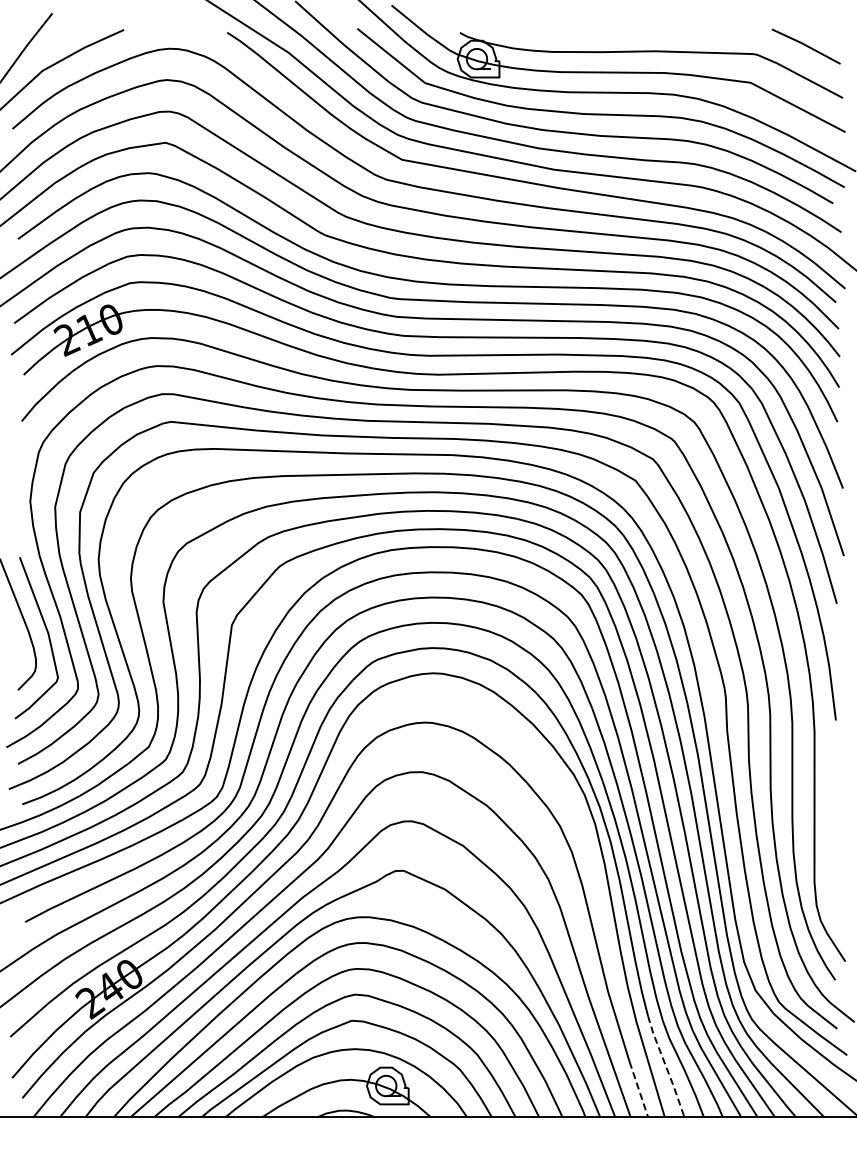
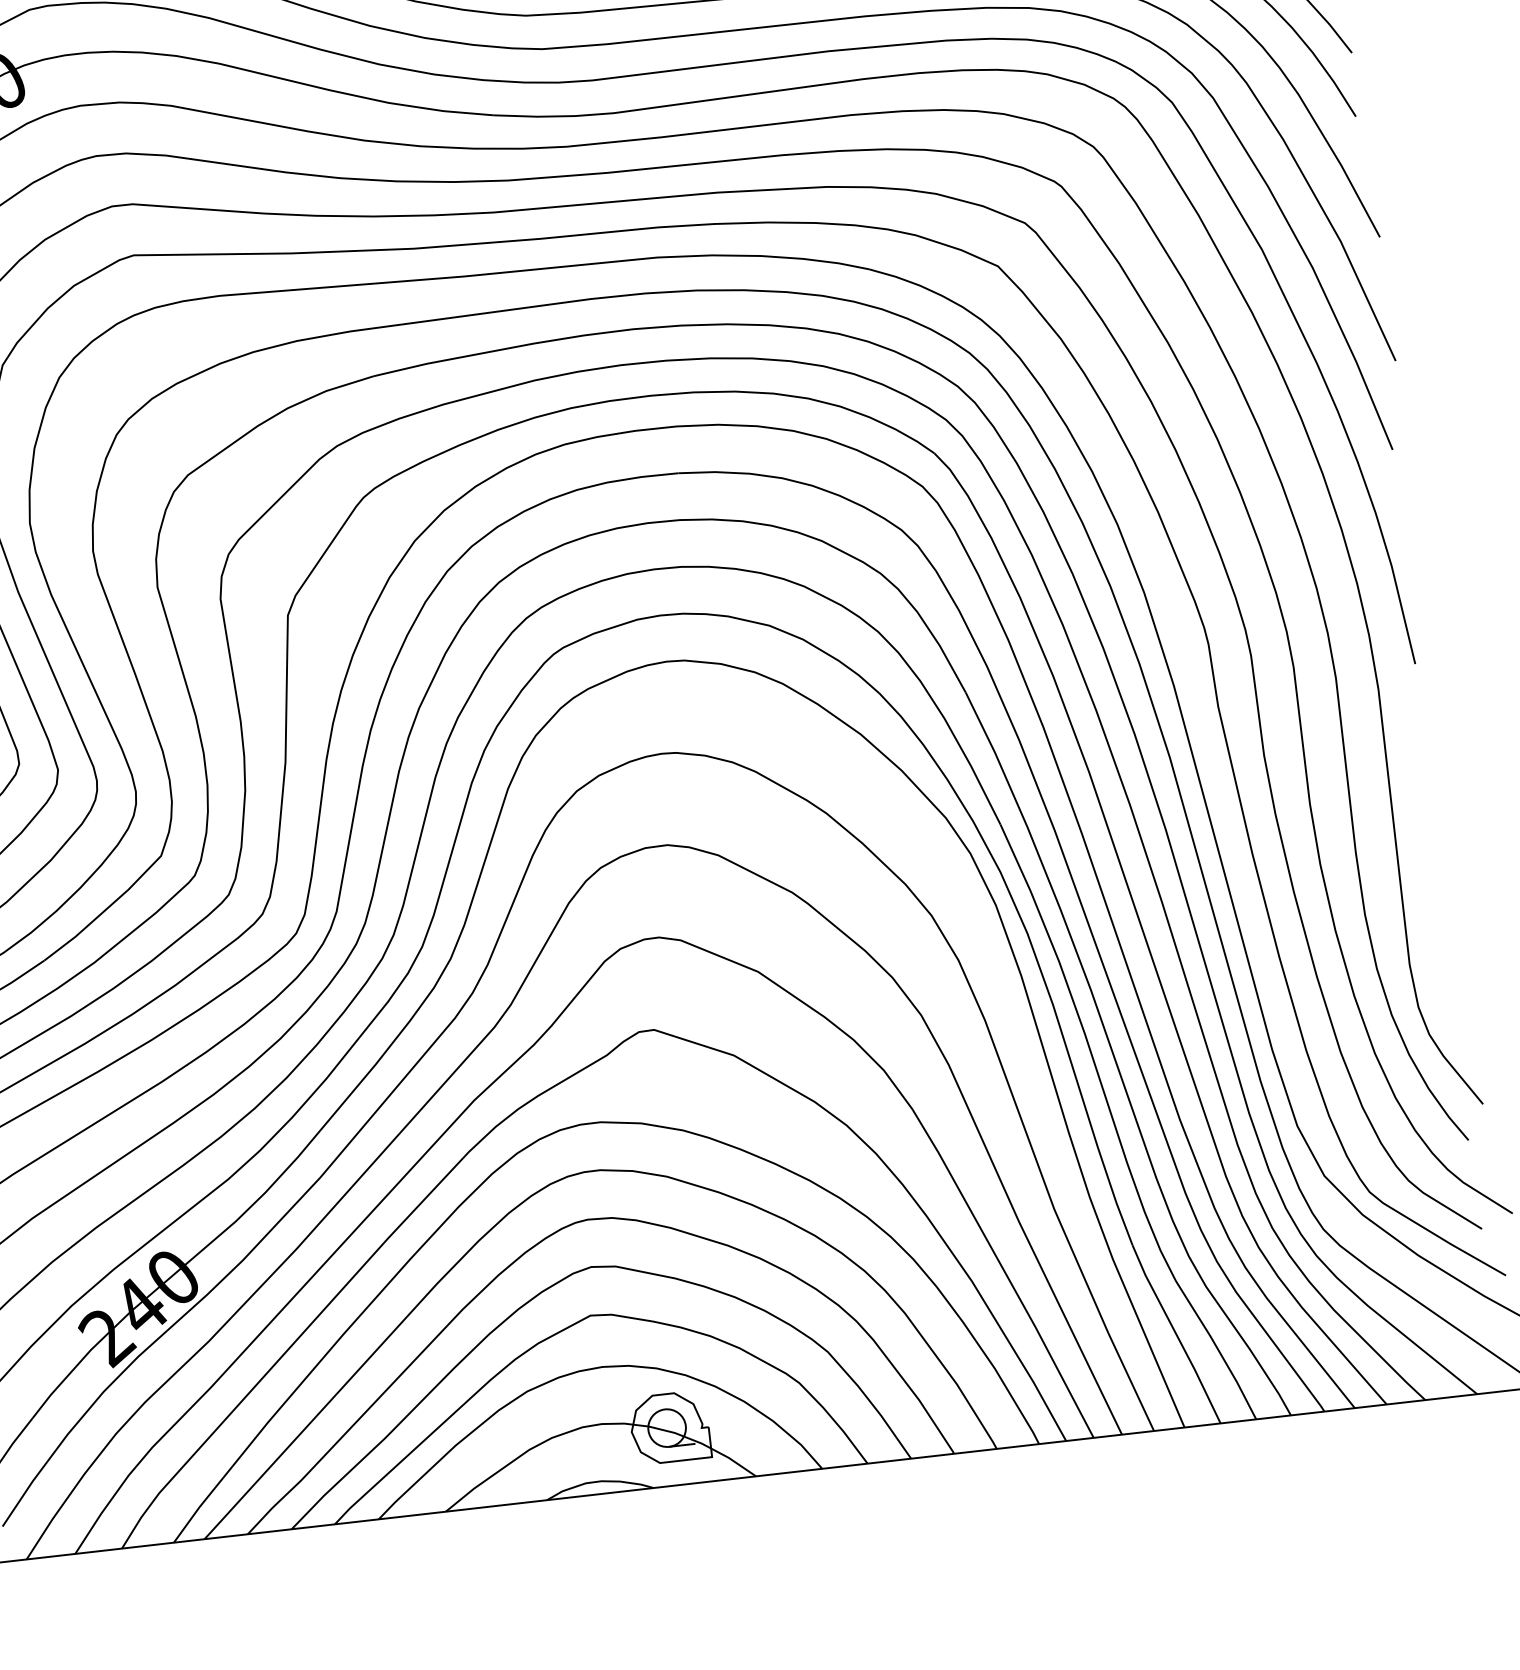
line: (666, 1067) -> (1177, 1335), dashed -> solid
line: (639, 1090) -> (1132, 1383), dashed -> solid

